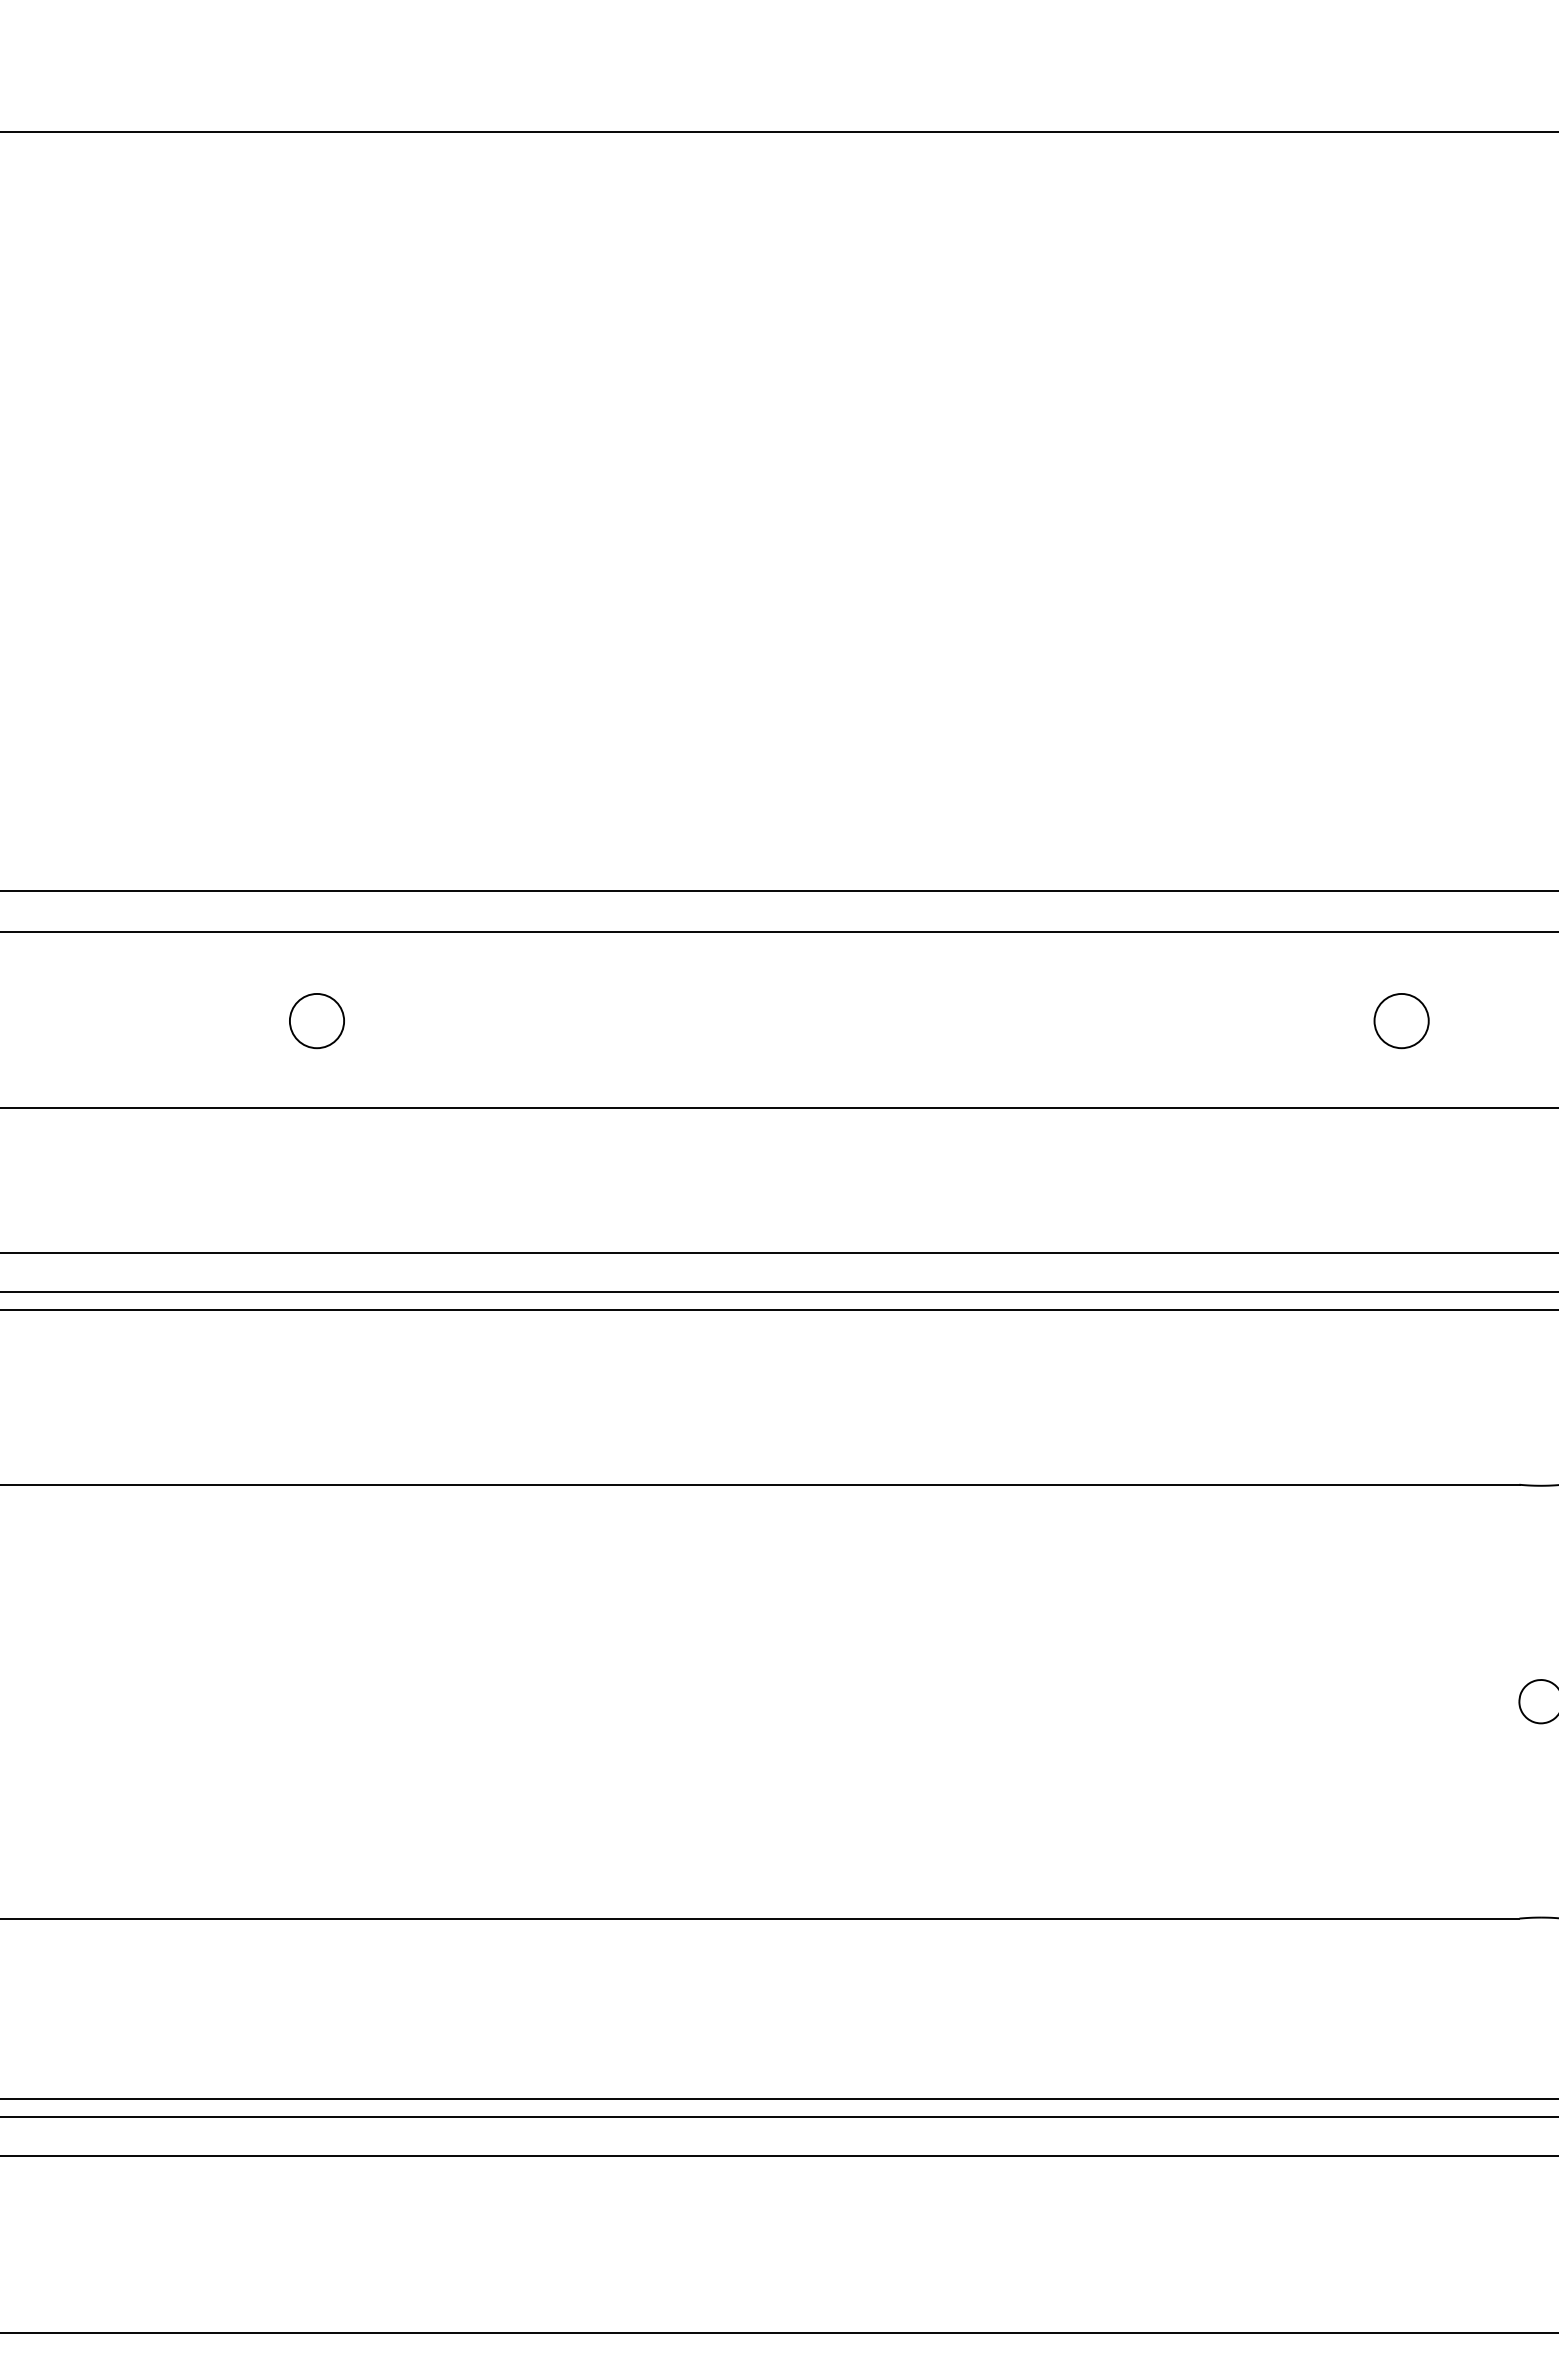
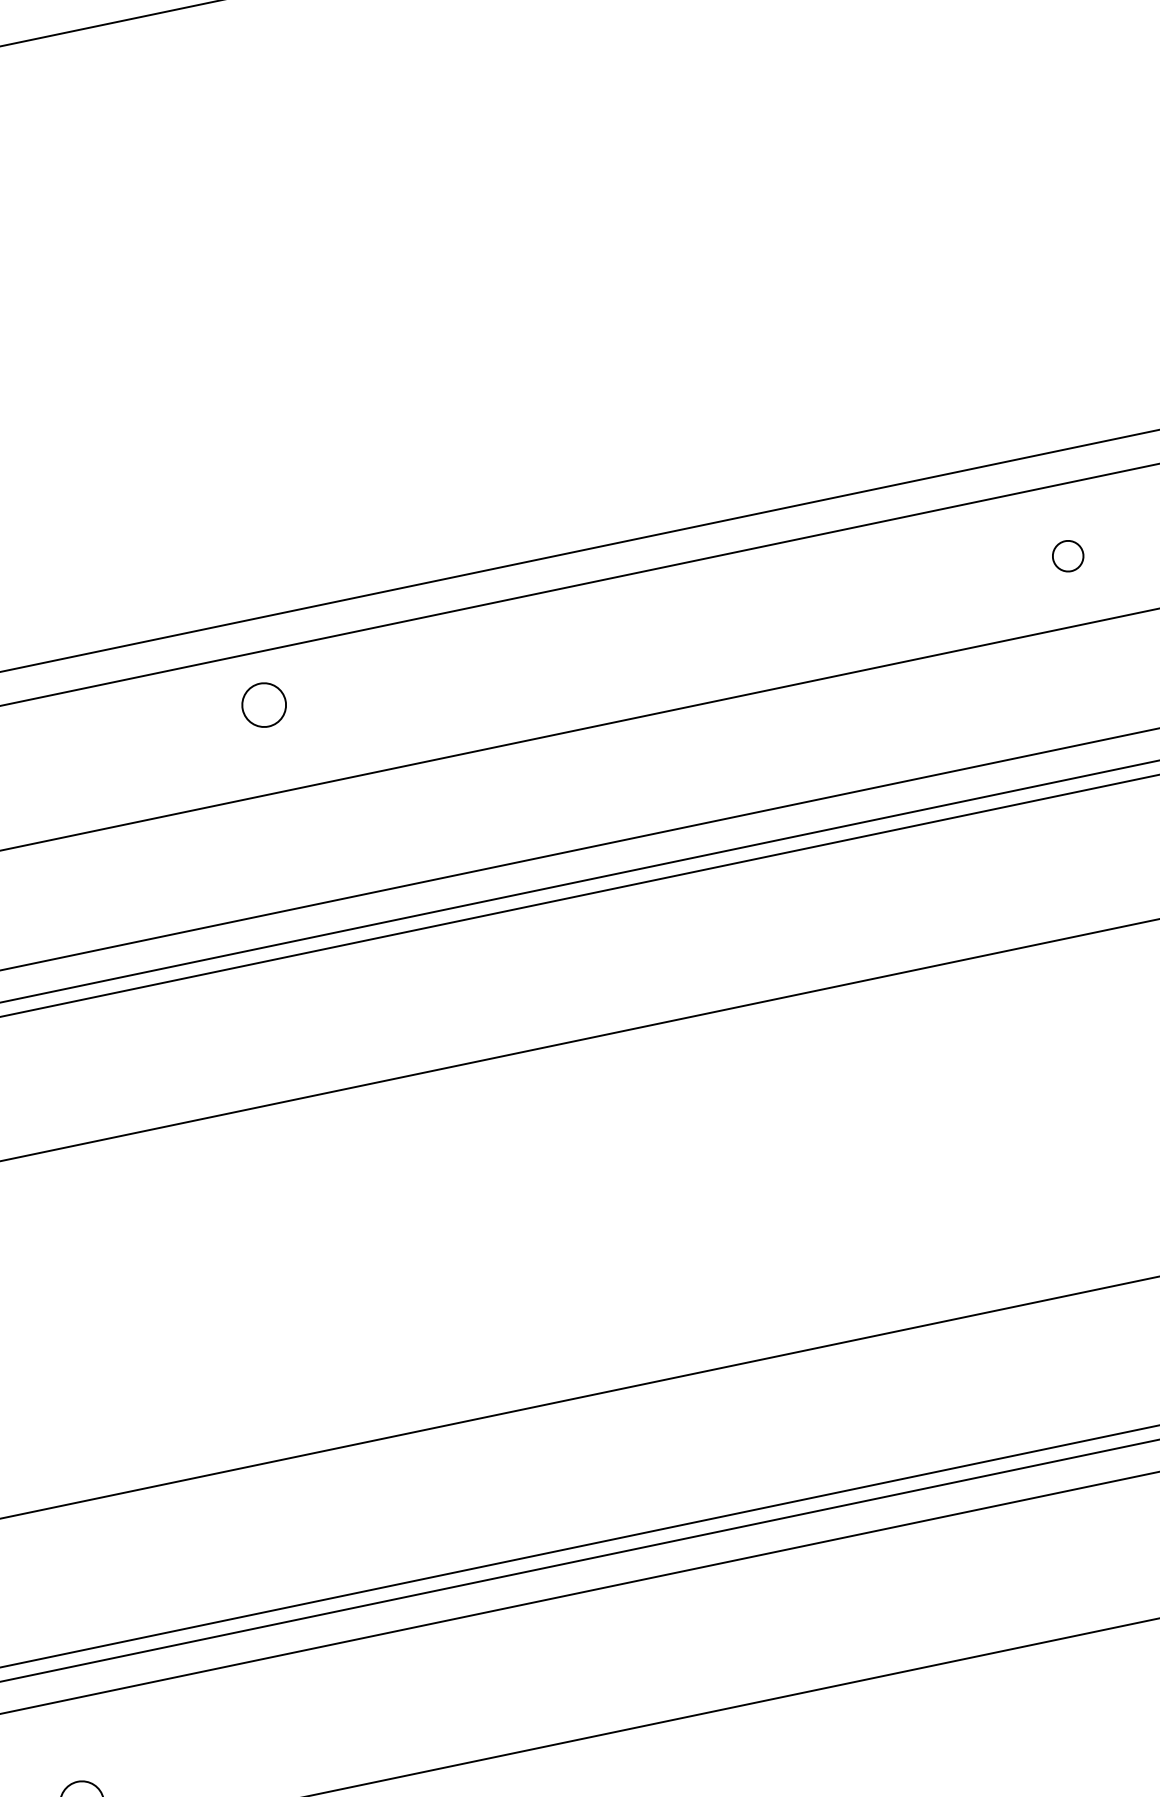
circle: (316, 1021) -> (263, 705), moved
circle: (1401, 1021) -> (1068, 556), size x0.7

